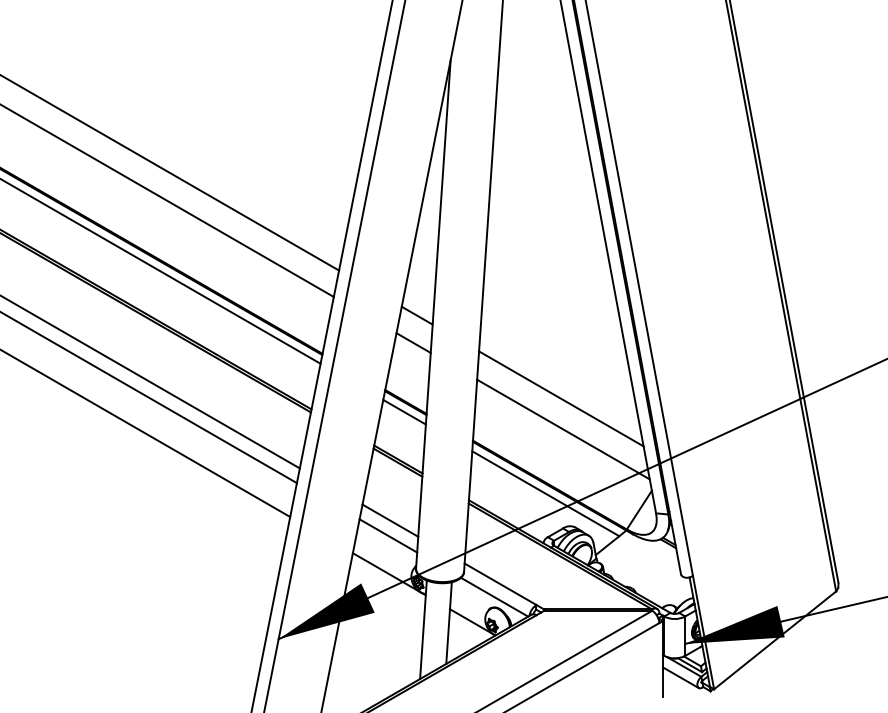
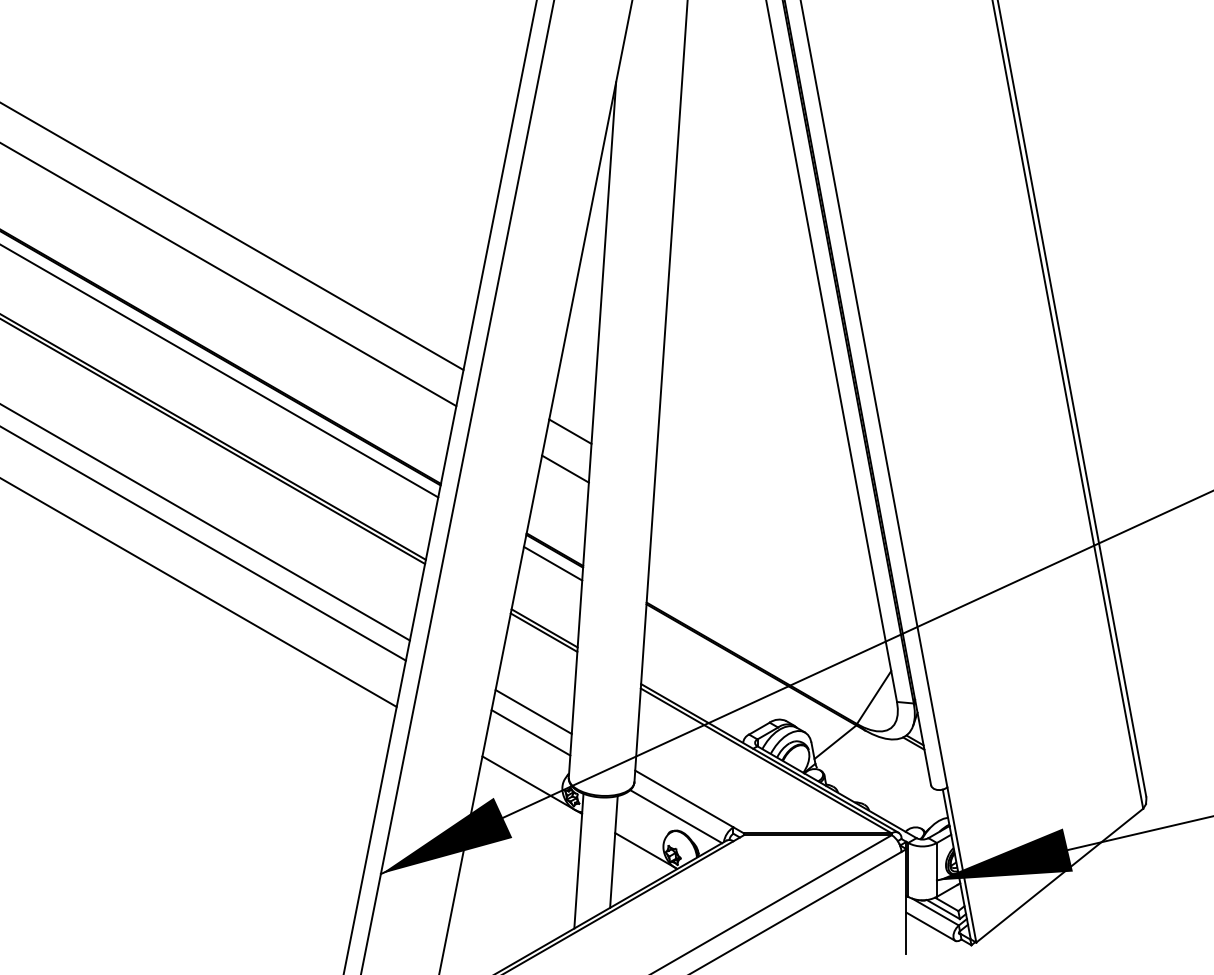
line: (561, 398) -> (767, 544), removed
line: (563, 429) -> (770, 587), removed
line: (545, 493) -> (745, 674), removed

